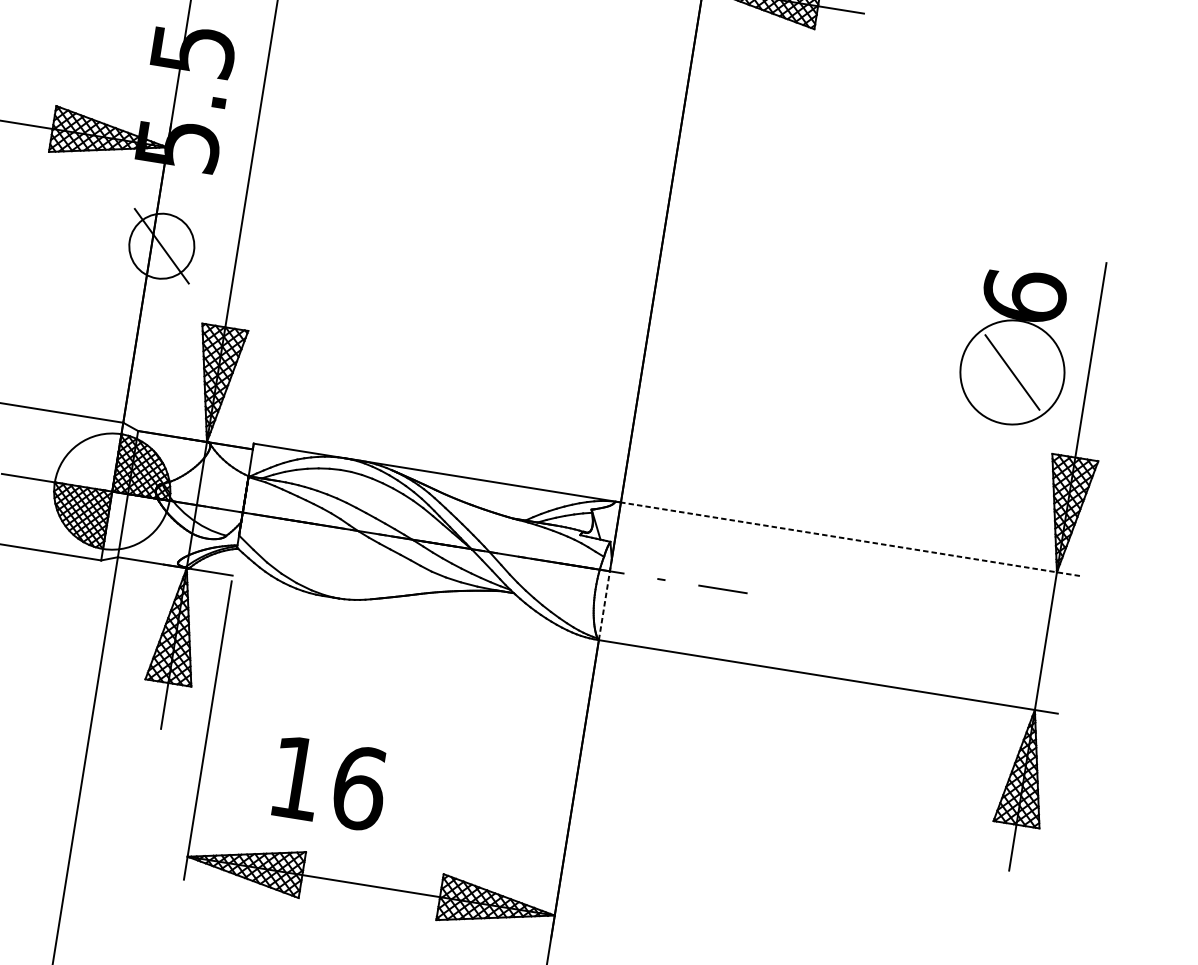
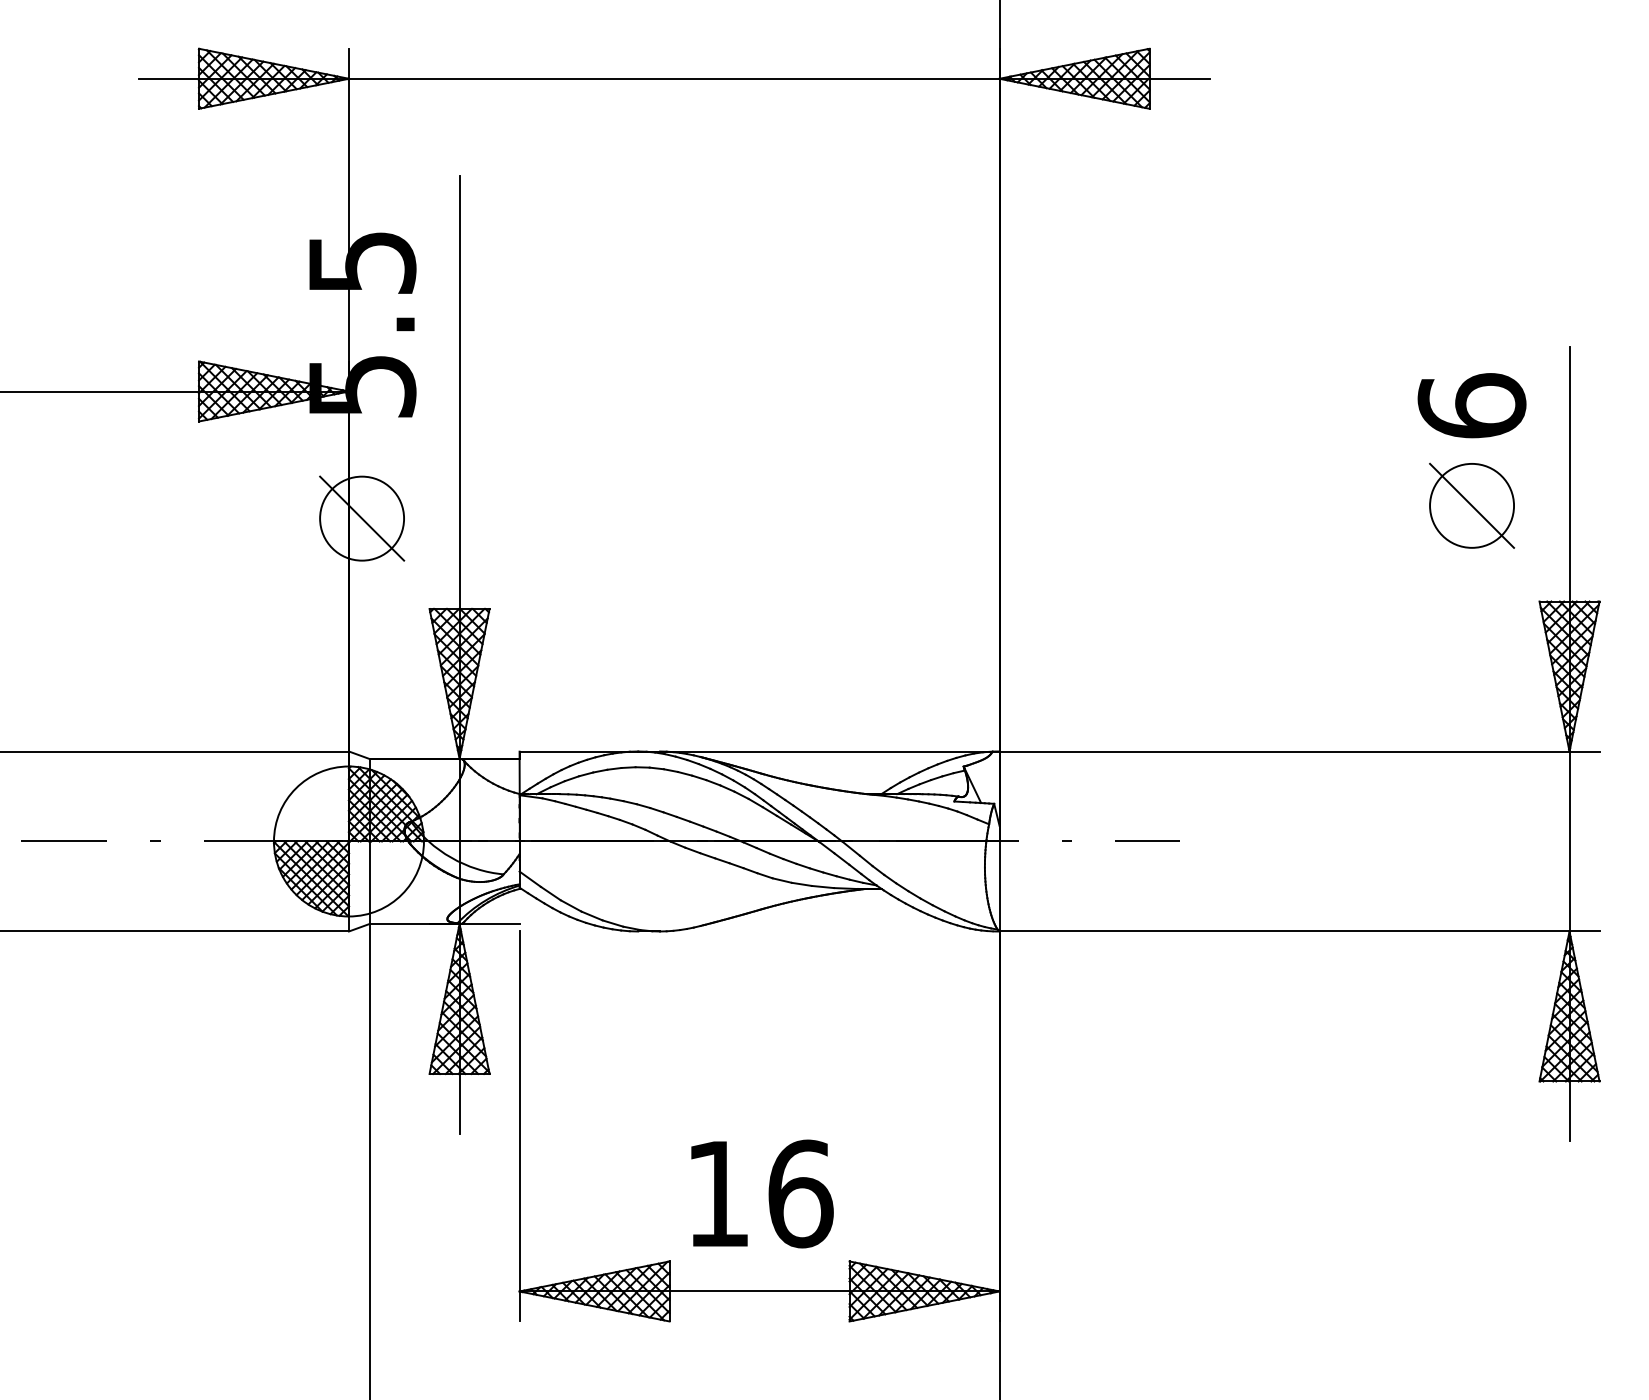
circle: (1012, 372) -> (1472, 505), size x0.62
line: (850, 539) -> (1299, 751), dashed -> solid
line: (605, 599) -> (999, 878), dashed -> solid
text: (330, 783) -> (762, 1193), moved

